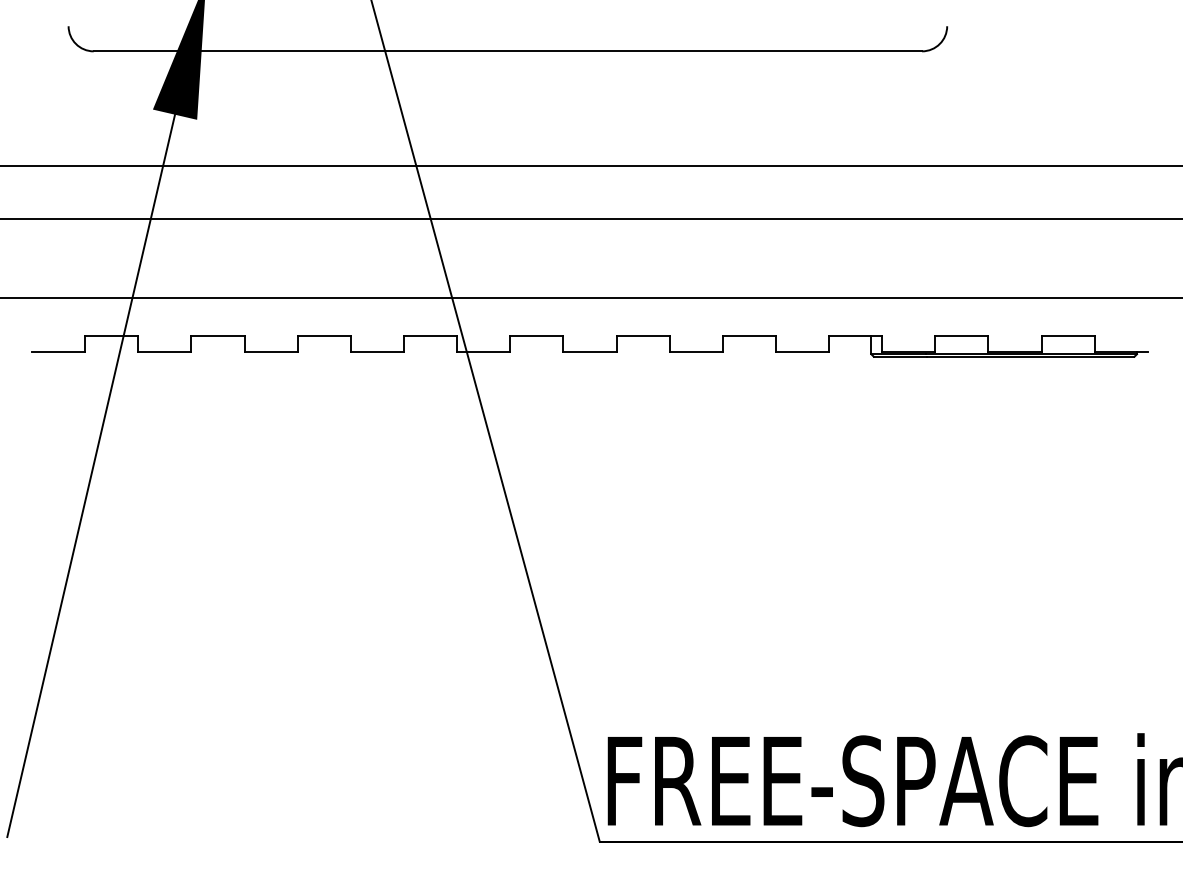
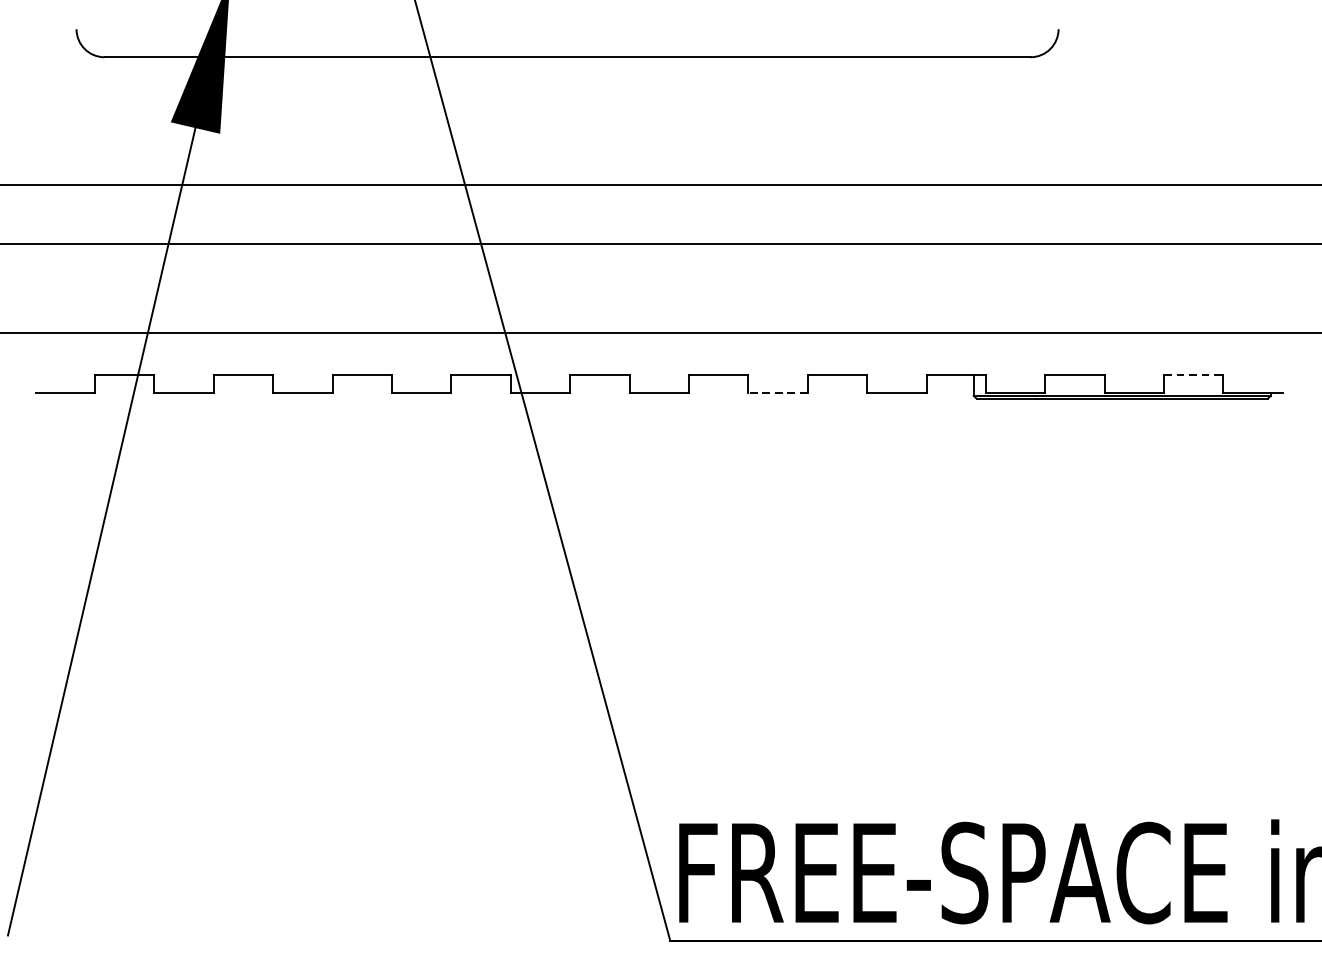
line: (1068, 335) -> (1194, 374), solid -> dashed
line: (696, 351) -> (778, 392), solid -> dashed

